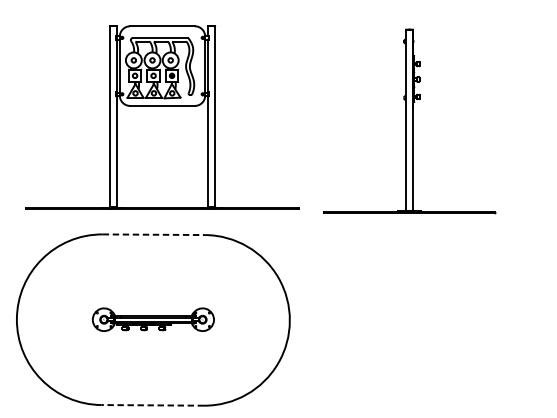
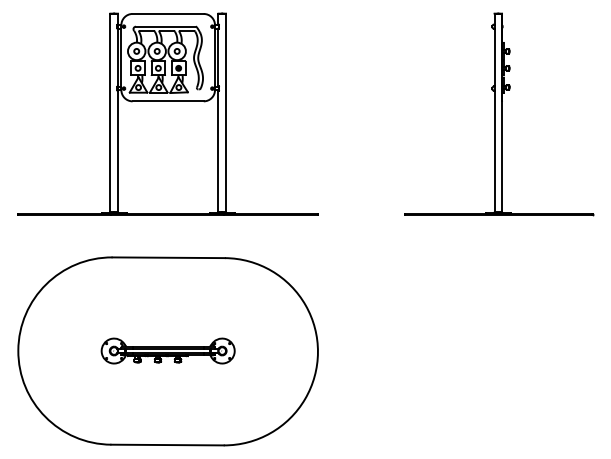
part: (161, 116) -> (167, 113), moved
part: (410, 121) -> (499, 114), moved
line: (154, 234) -> (169, 257), dashed -> solid
line: (152, 405) -> (167, 445), dashed -> solid

